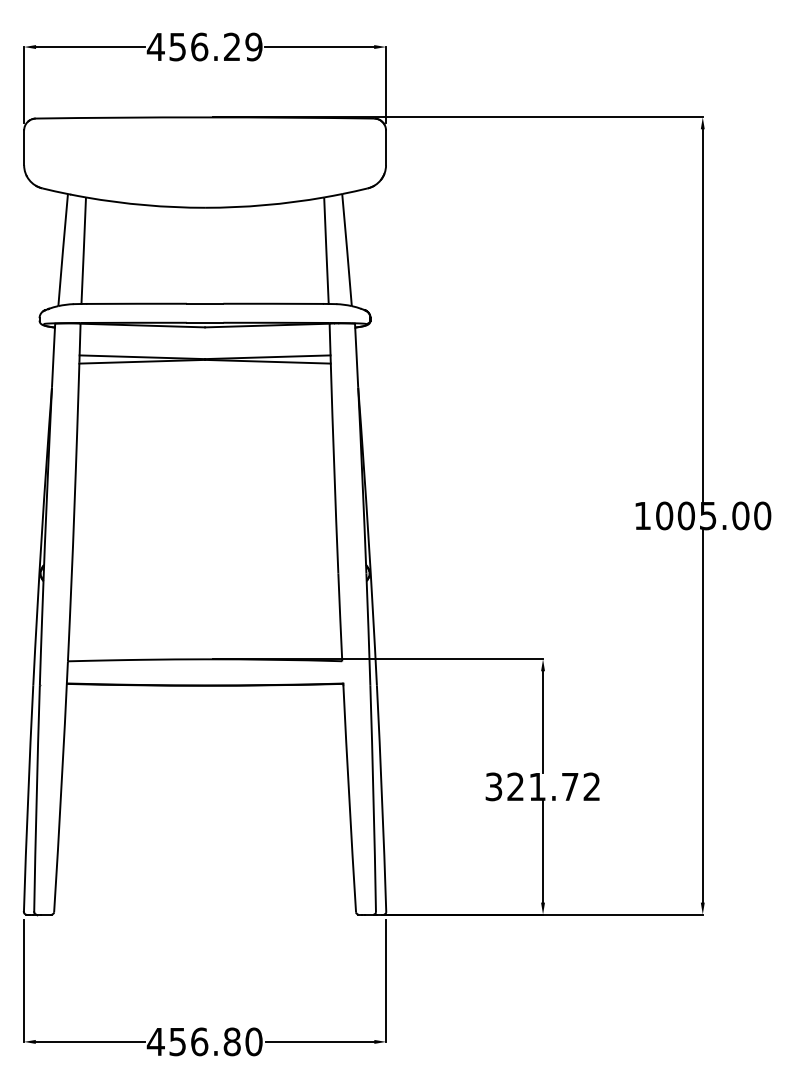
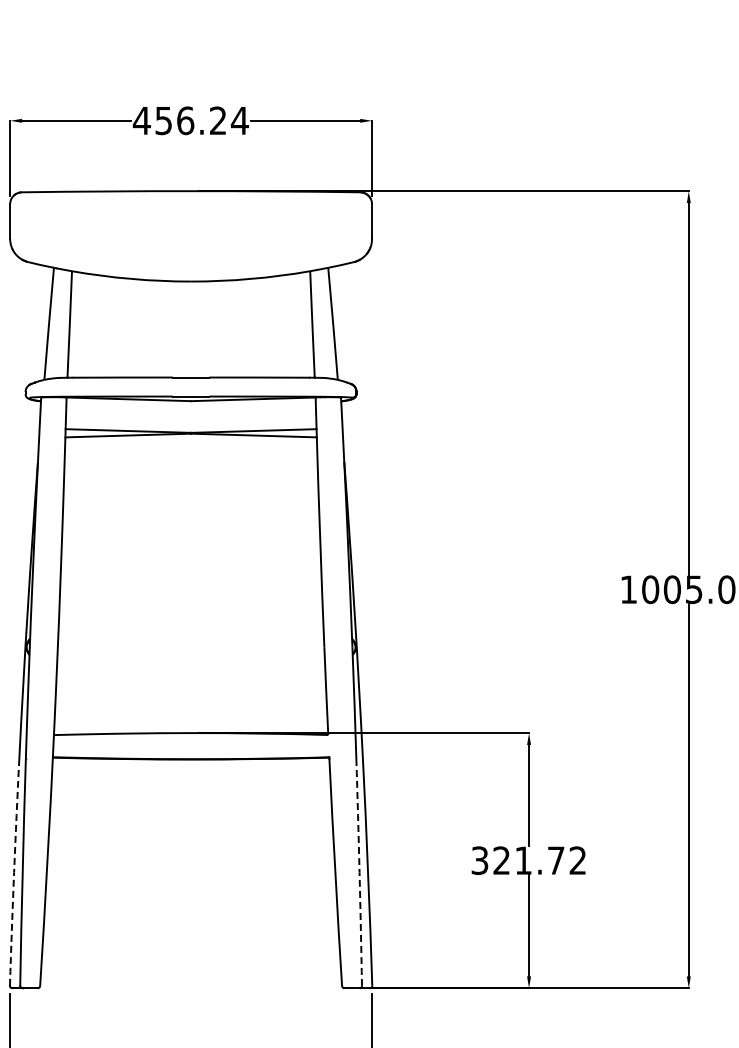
text: (253, 46) -> (239, 120), 456.29 -> 456.24
arc: (28, 798) -> (14, 872), solid -> dashed
arc: (373, 798) -> (359, 872), solid -> dashed

